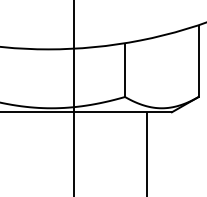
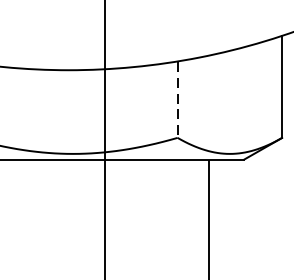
line: (125, 70) -> (178, 100), solid -> dashed

